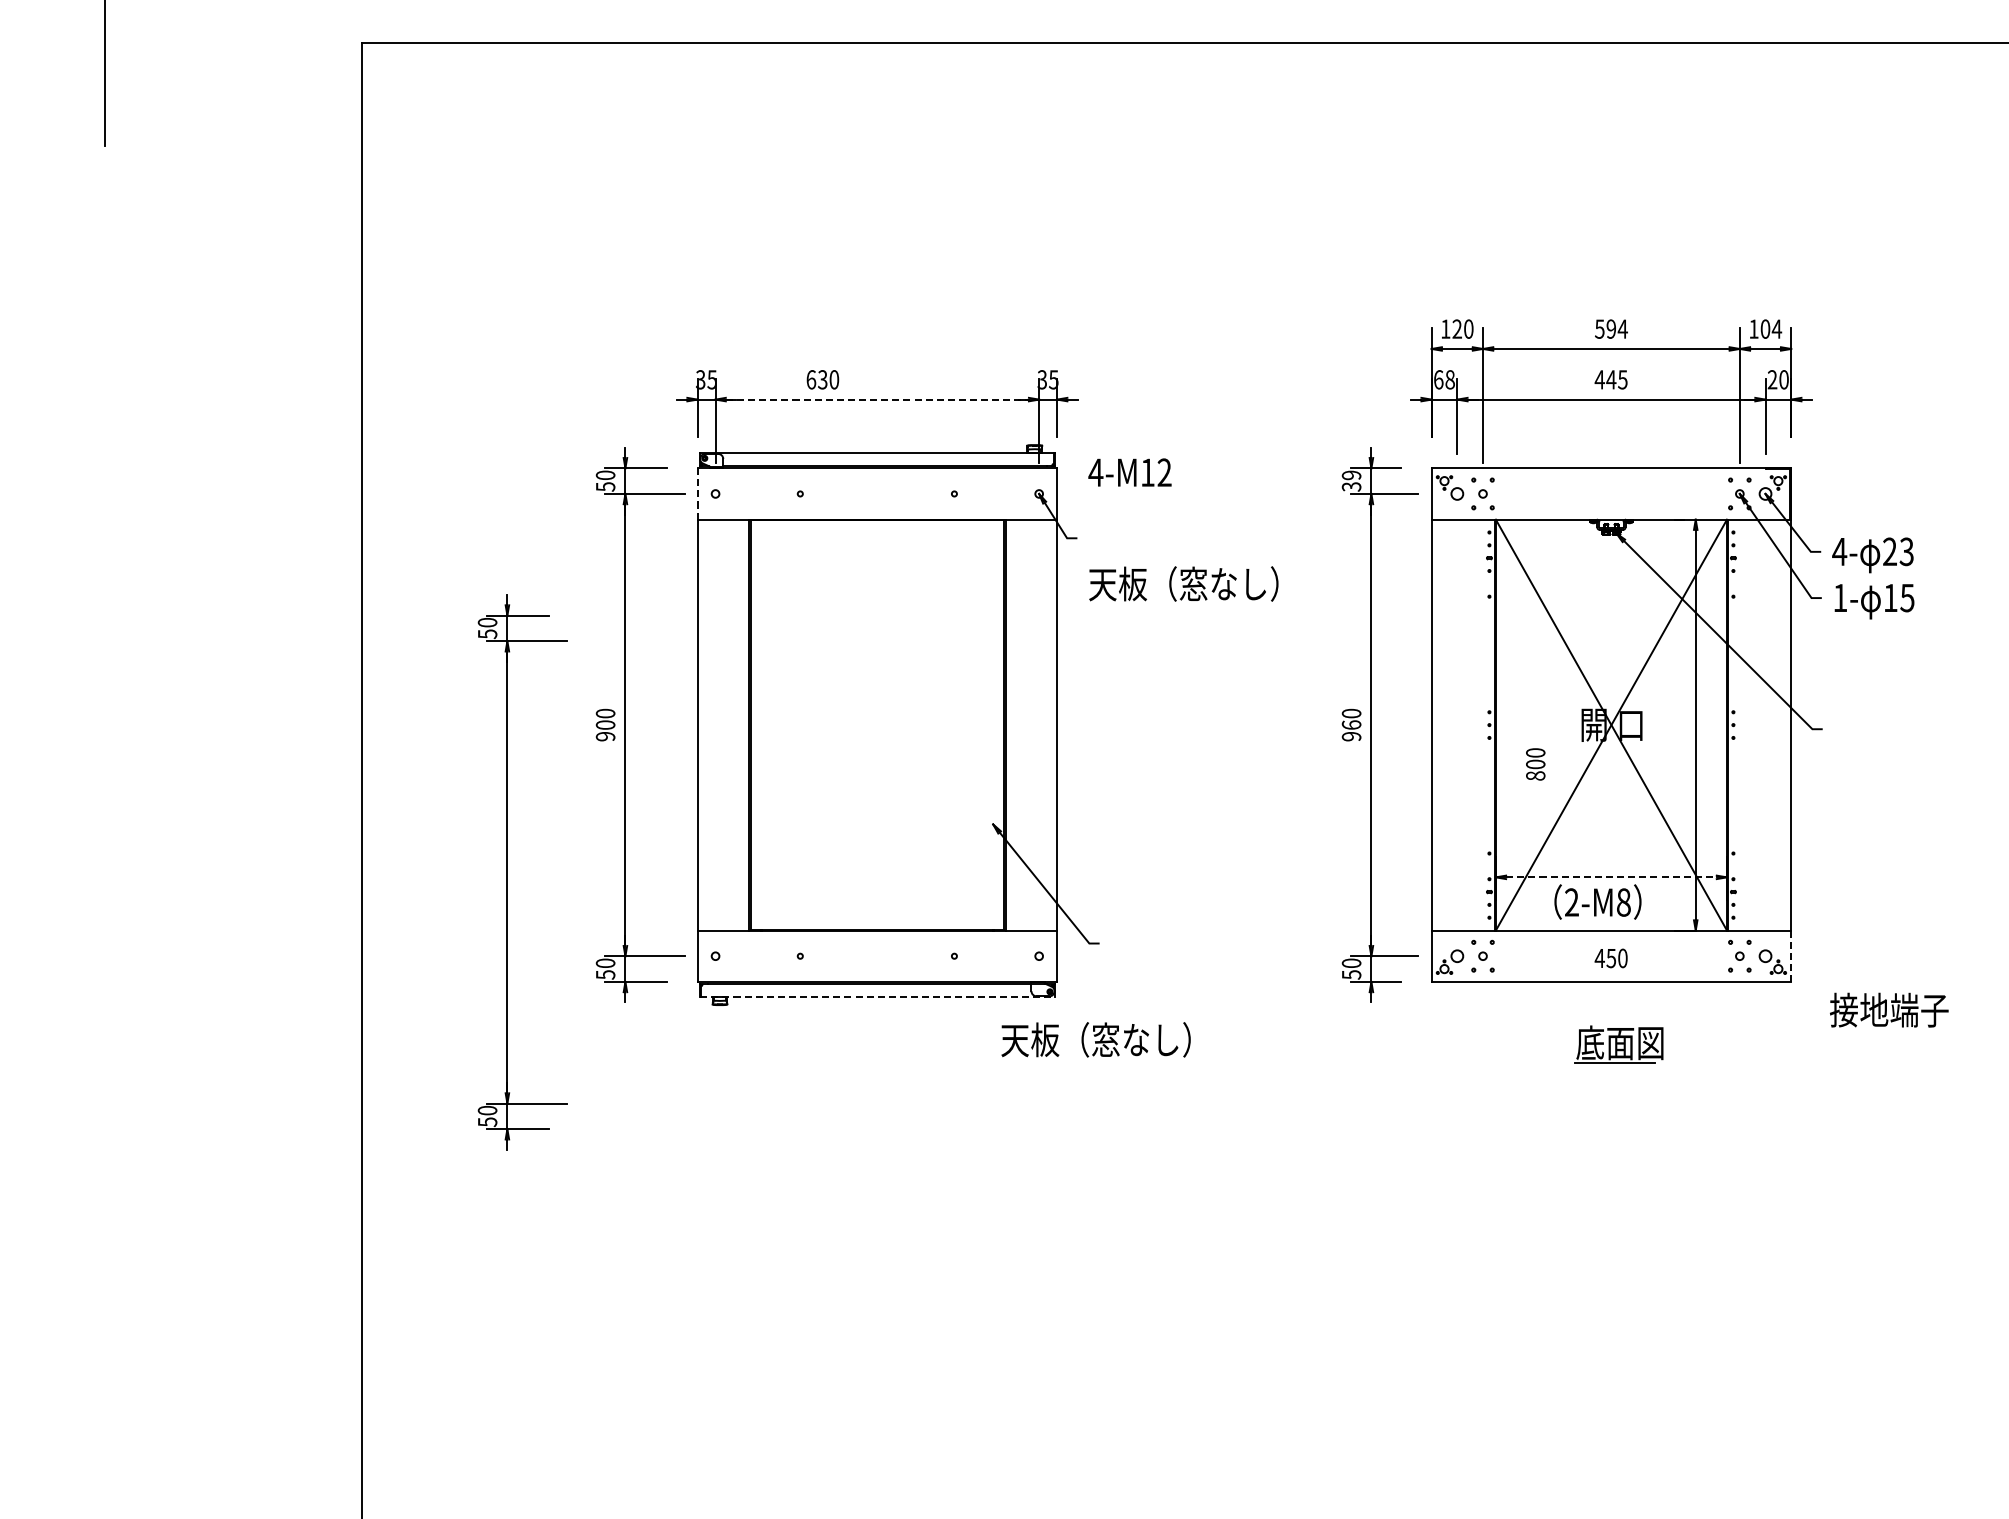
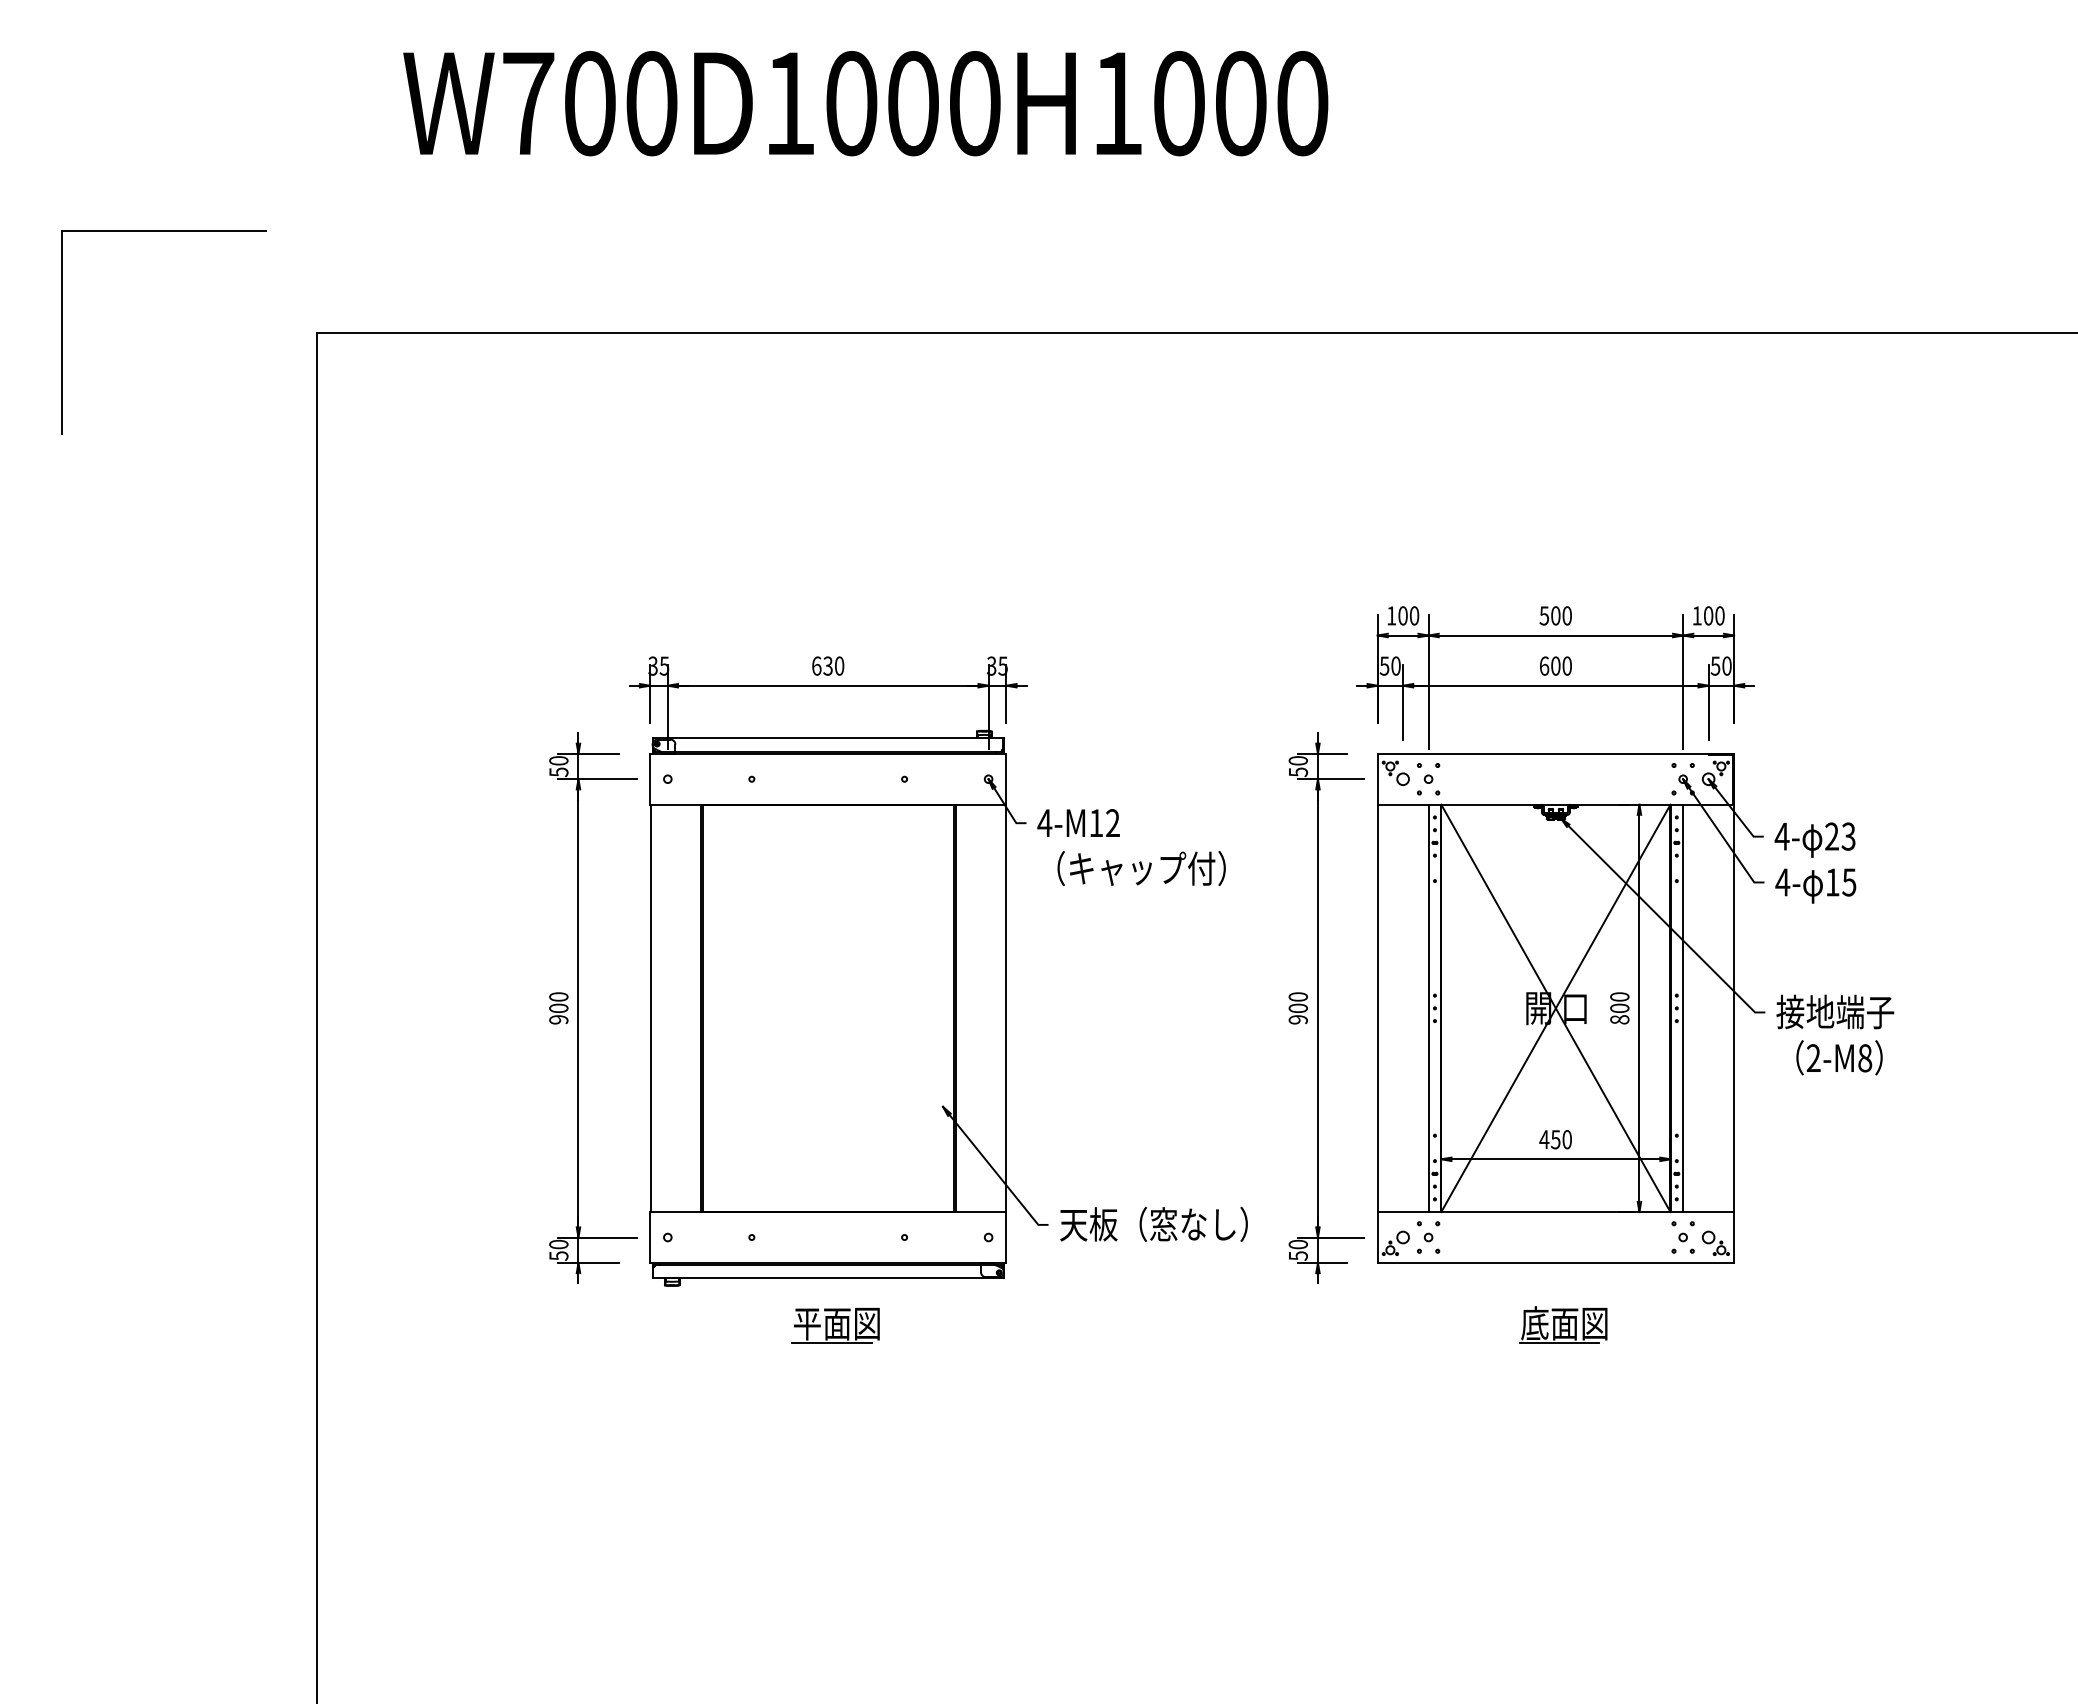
text: (1456, 328) -> (1402, 615), 120 -> 100
text: (1617, 328) -> (1561, 615), 594 -> 500
text: (1776, 328) -> (1719, 615), 104 -> 100
text: (823, 379) -> (828, 665), moved
text: (1443, 379) -> (1389, 665), 68 -> 50
text: (1611, 379) -> (1555, 665), 445 -> 600
text: (1772, 379) -> (1715, 665), 20 -> 50
line: (877, 399) -> (828, 685), dashed -> solid
text: (1129, 472) -> (1078, 822), moved
text: (1350, 481) -> (1297, 766), 39 -> 50
line: (698, 493) -> (650, 778), dashed -> solid
text: (1178, 583) -> (1126, 868), 天板（窓なし） -> （キャップ付）
text: (1840, 598) -> (1782, 882), 1- -> 4-
text: (1350, 724) -> (1297, 1007), 960 -> 900
line: (1482, 725) -> (1428, 1008), added
line: (1740, 725) -> (1683, 1008), added
text: (1535, 764) -> (1619, 1008), moved
part: (507, 871) -> (461, 1153), removed
line: (1612, 877) -> (1556, 1159), dashed -> solid
text: (1597, 901) -> (1839, 1057), moved
line: (1791, 956) -> (1734, 1237), dashed -> solid
text: (1611, 958) -> (1555, 1139), moved
line: (877, 997) -> (828, 1278), dashed -> solid
text: (1889, 1009) -> (1835, 1011), moved
text: (1095, 1038) -> (1153, 1223), moved
part: (884, 1045) -> (835, 1325), added

